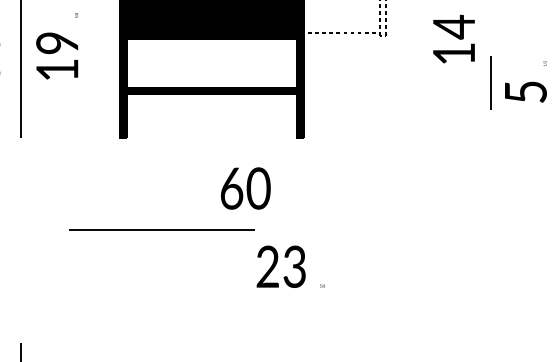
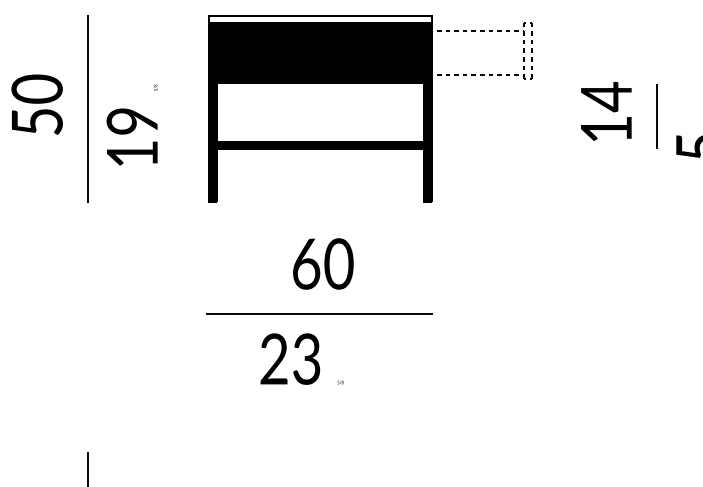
text: (454, 39) -> (606, 111), moved
text: (56, 45) -> (131, 124), moved
line: (491, 82) -> (656, 116), moved
text: (245, 188) -> (323, 263), moved
line: (162, 229) -> (319, 313), moved
text: (290, 266) -> (301, 358), moved

